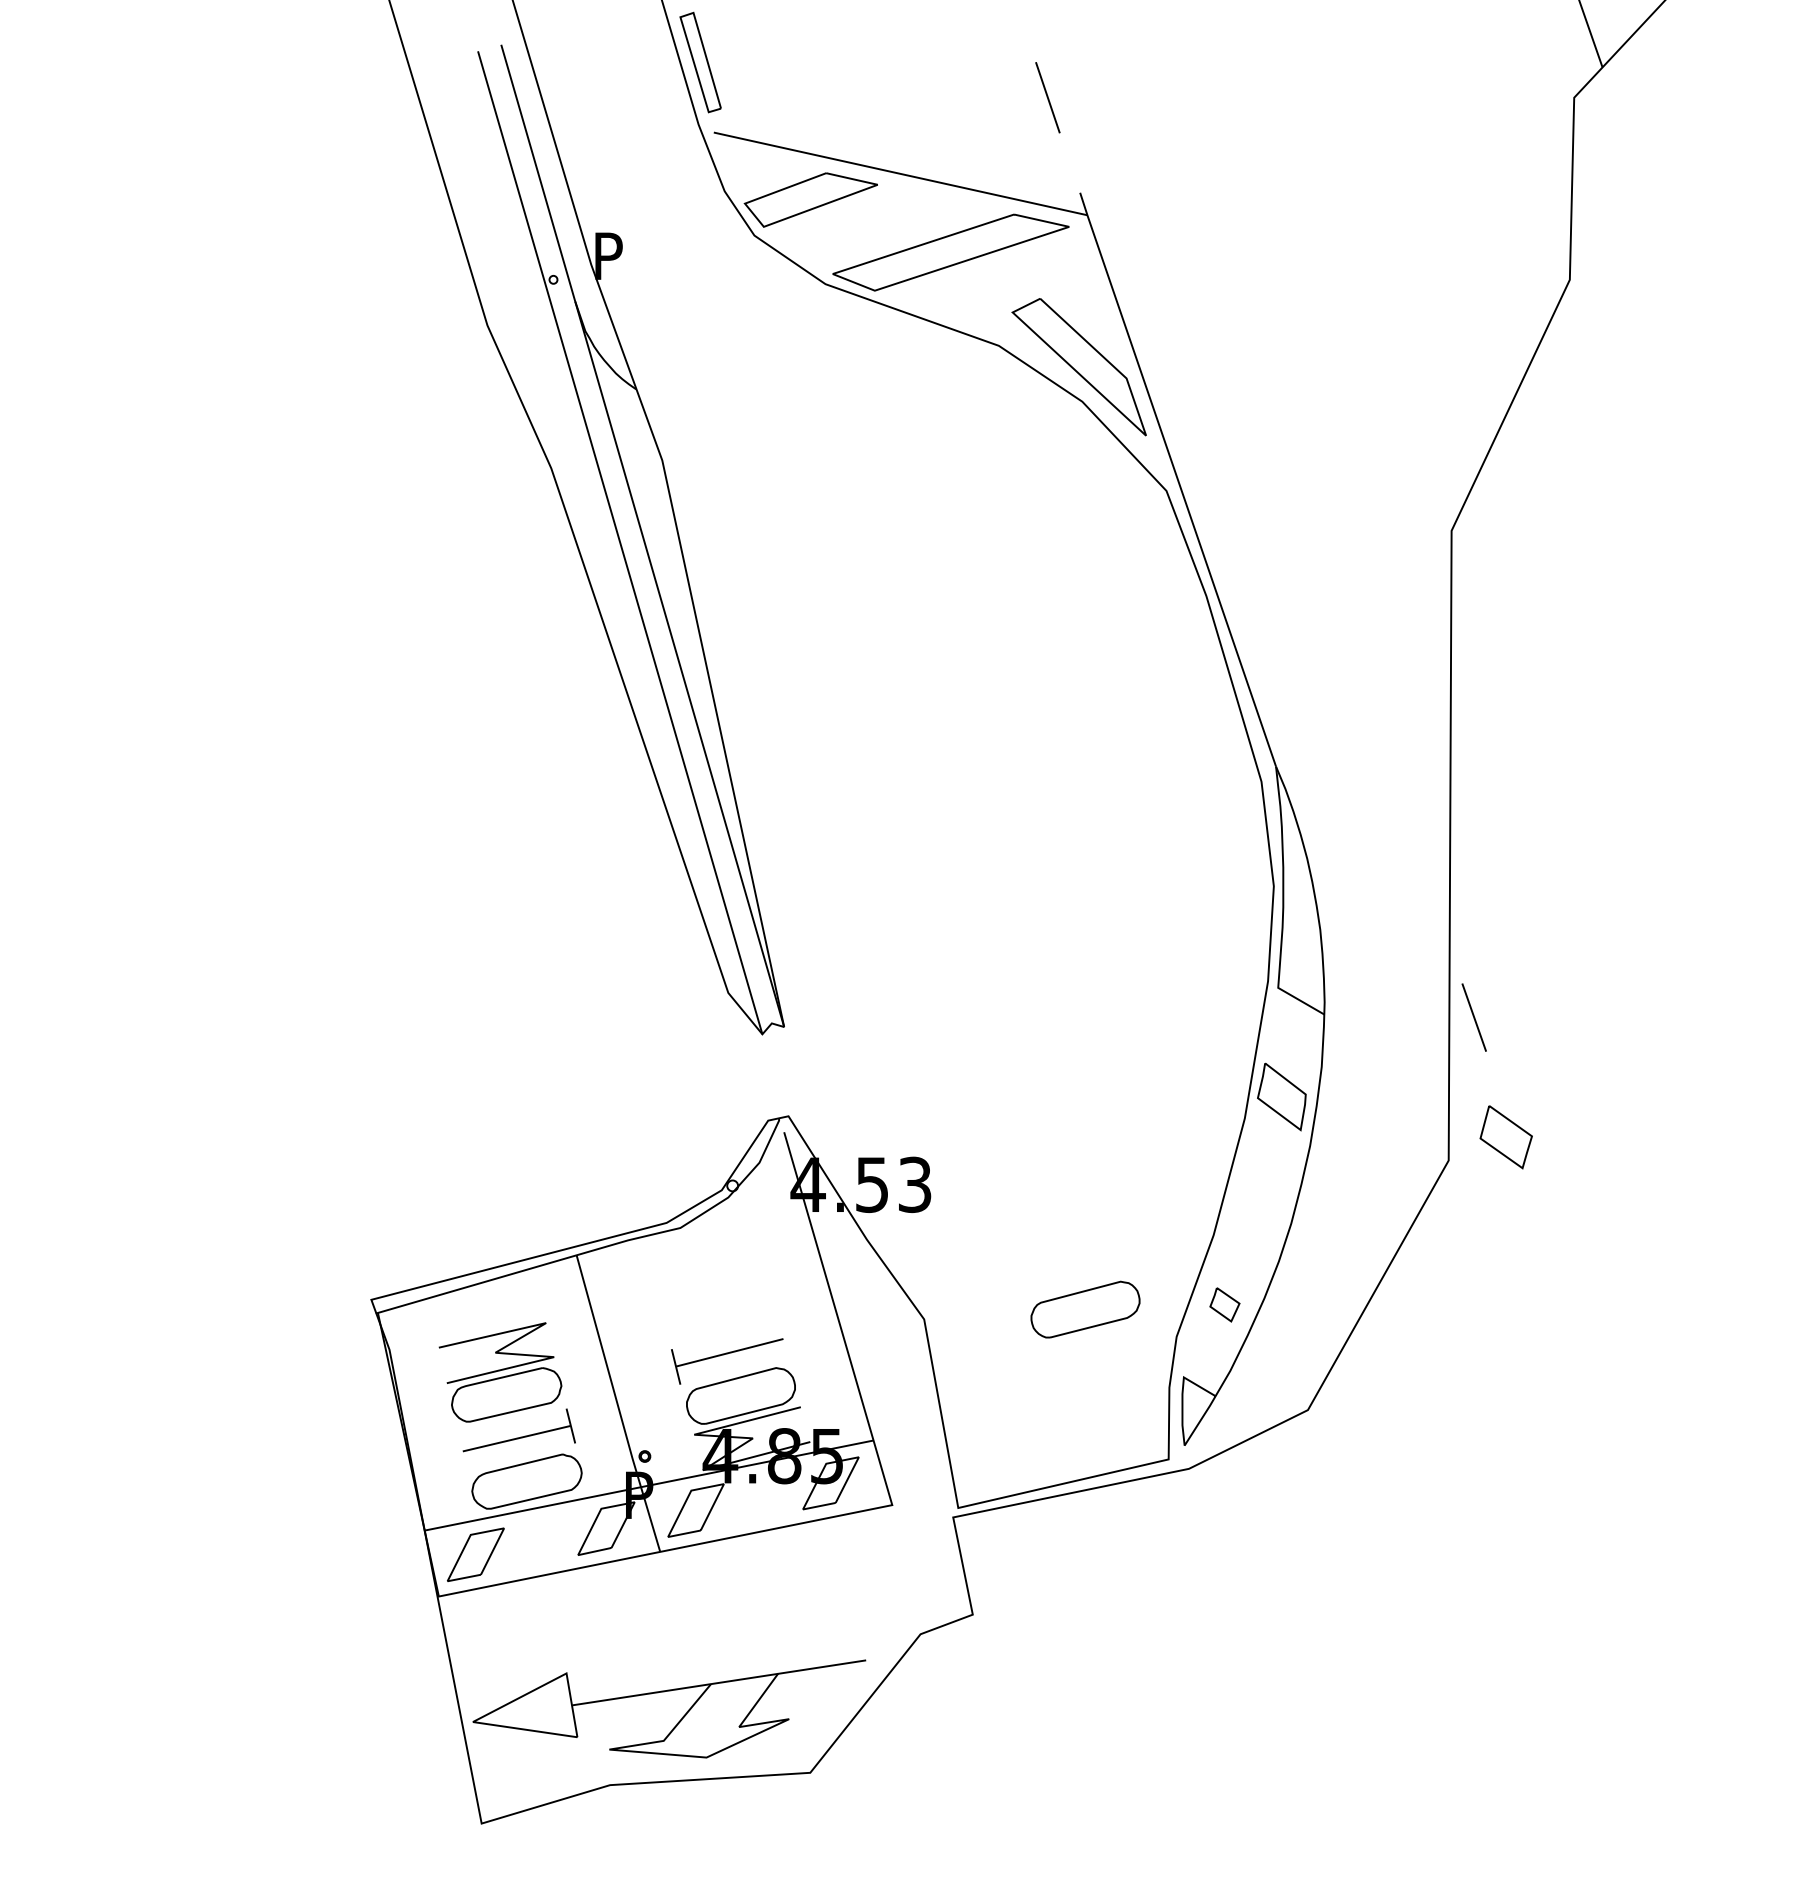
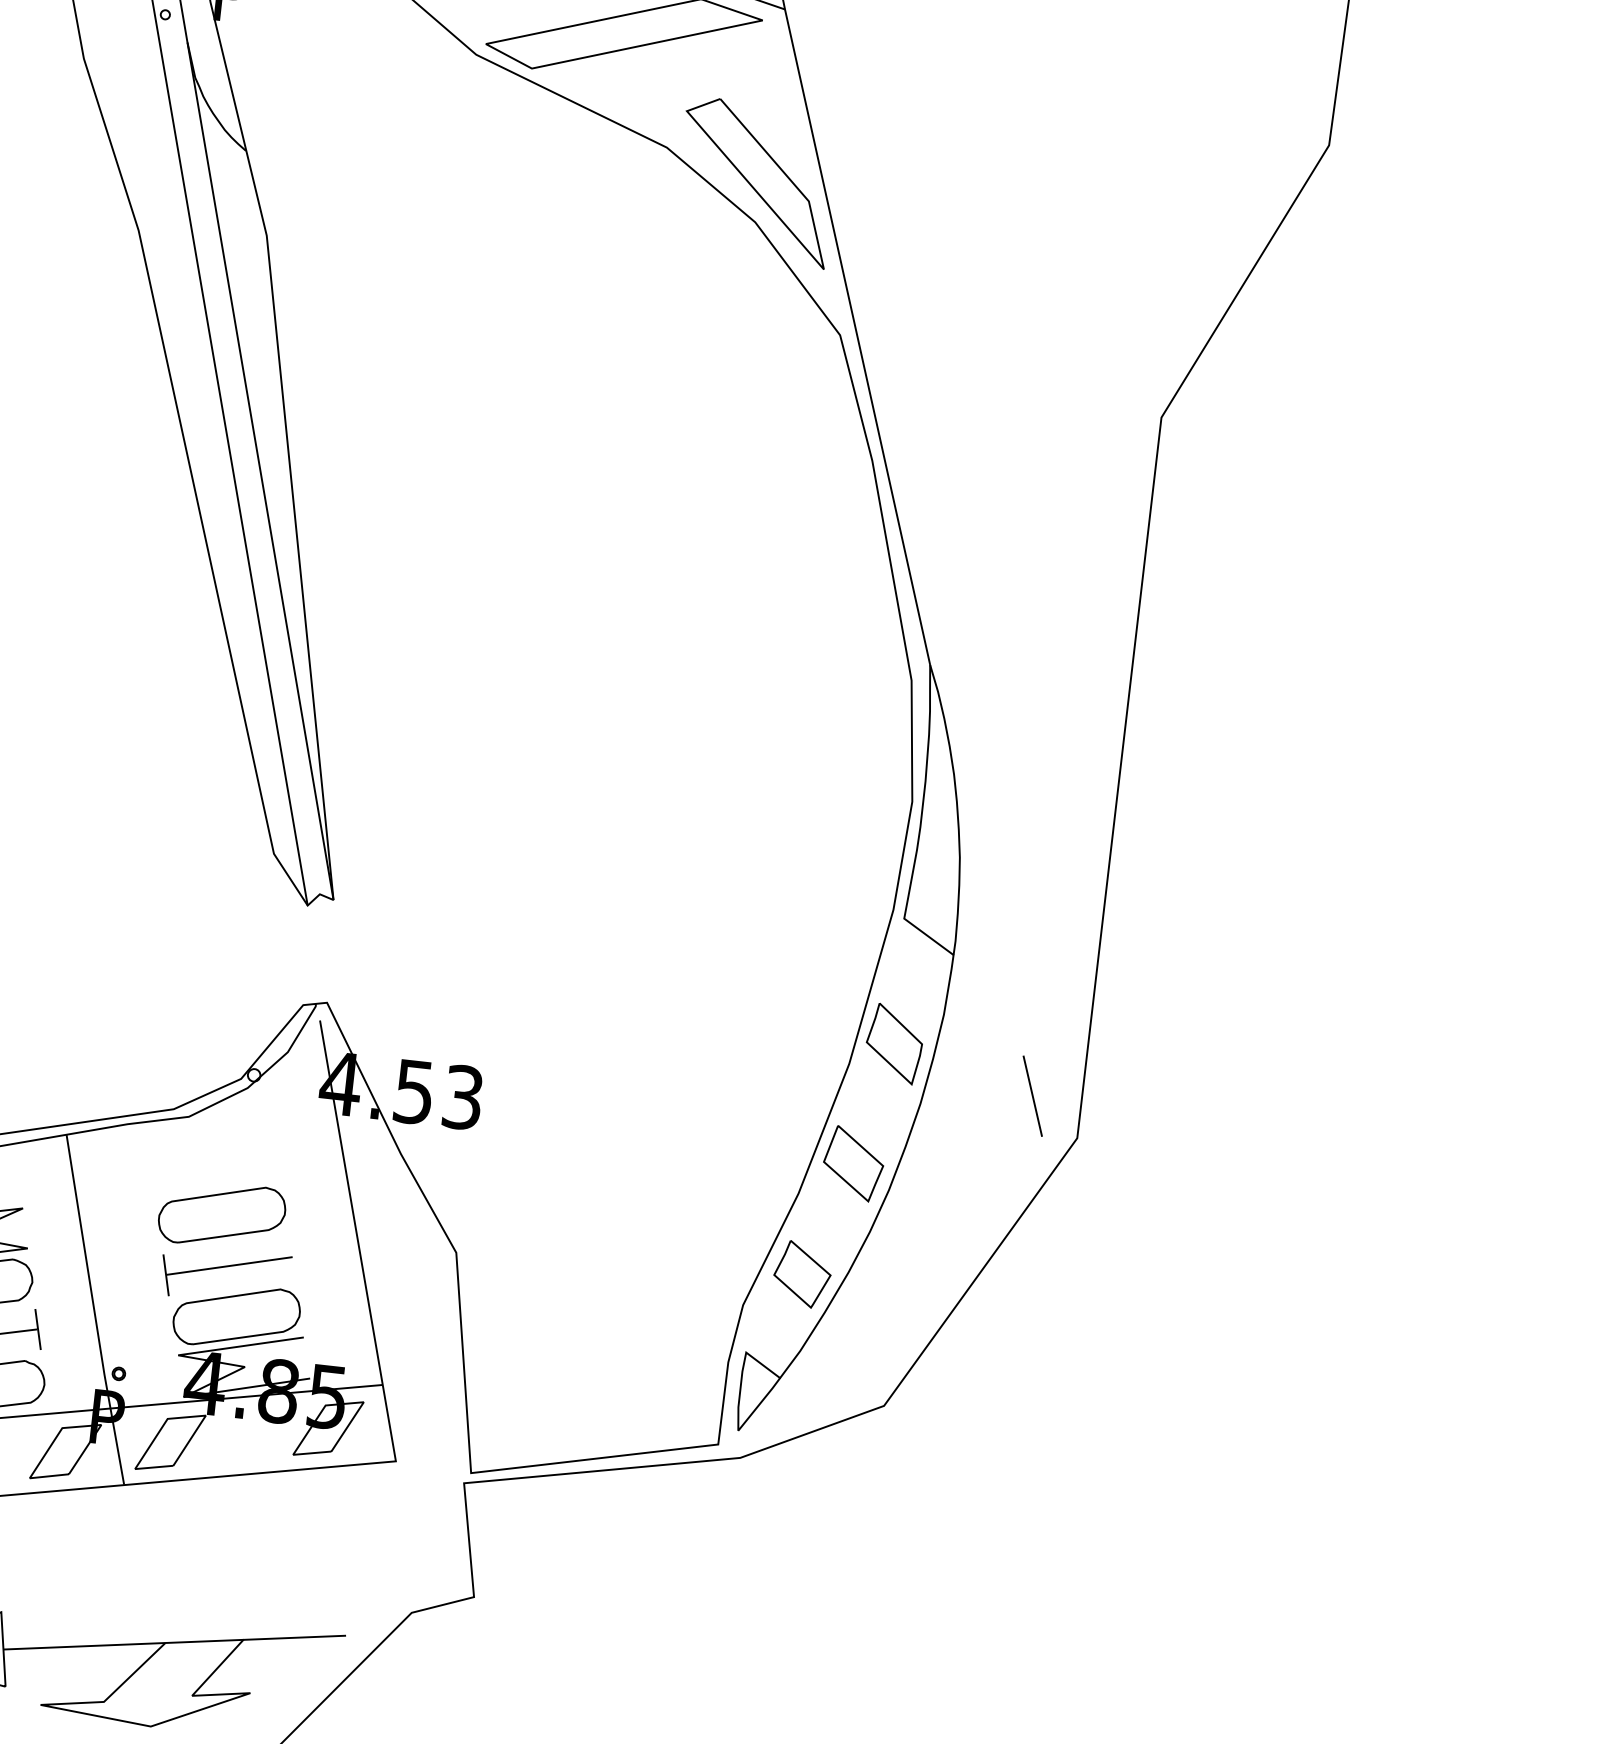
line: (1473, 1017) -> (1031, 1096), moved
part: (1505, 1137) -> (852, 1164), moved
part: (1224, 1304) -> (802, 1274), size x1.67
part: (1085, 1309) -> (222, 1215), moved

